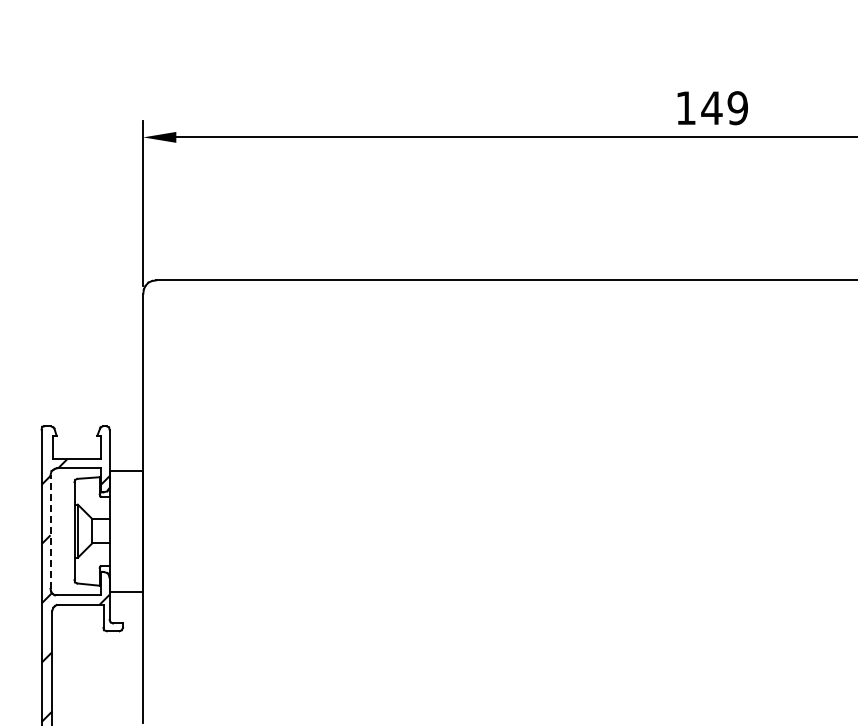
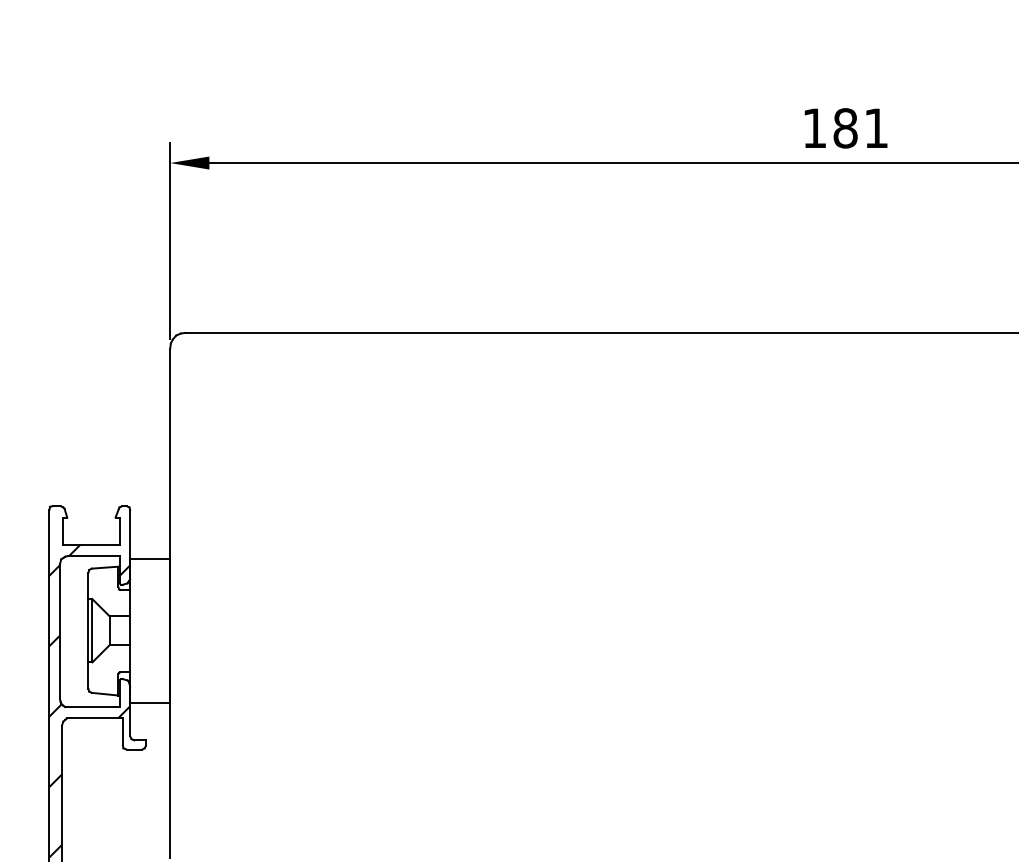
text: (724, 108) -> (860, 128), 149 -> 181
line: (50, 531) -> (59, 631), dashed -> solid

